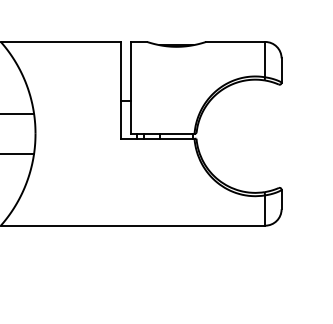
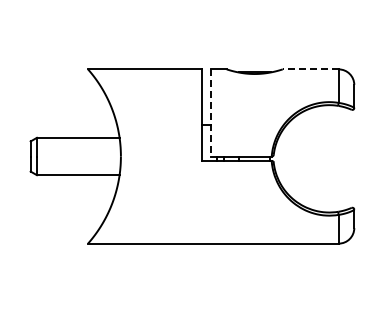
line: (235, 42) -> (310, 69), solid -> dashed
line: (131, 87) -> (211, 112), solid -> dashed

